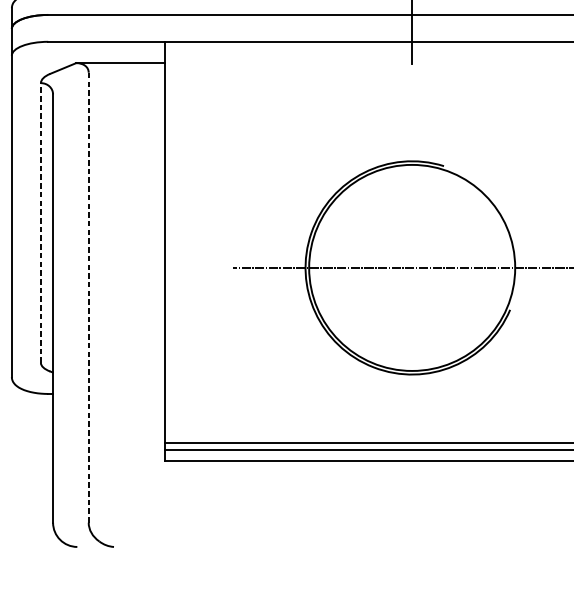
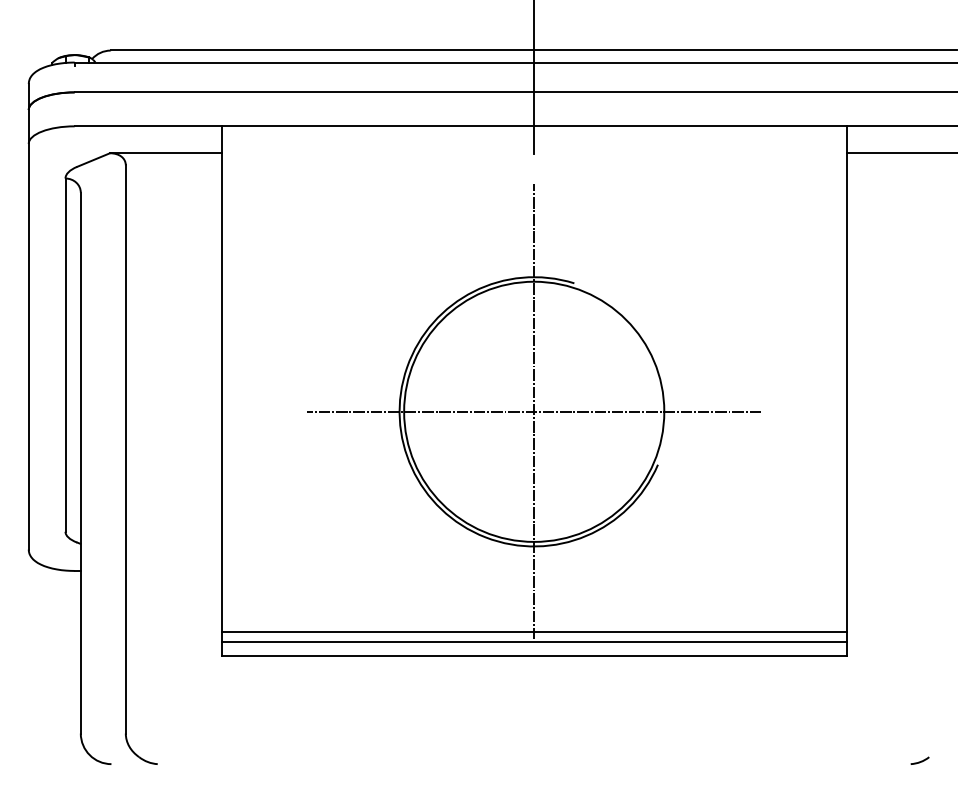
line: (40, 223) -> (65, 355), dashed -> solid
line: (412, 267) -> (534, 411), added
line: (88, 296) -> (125, 448), dashed -> solid

